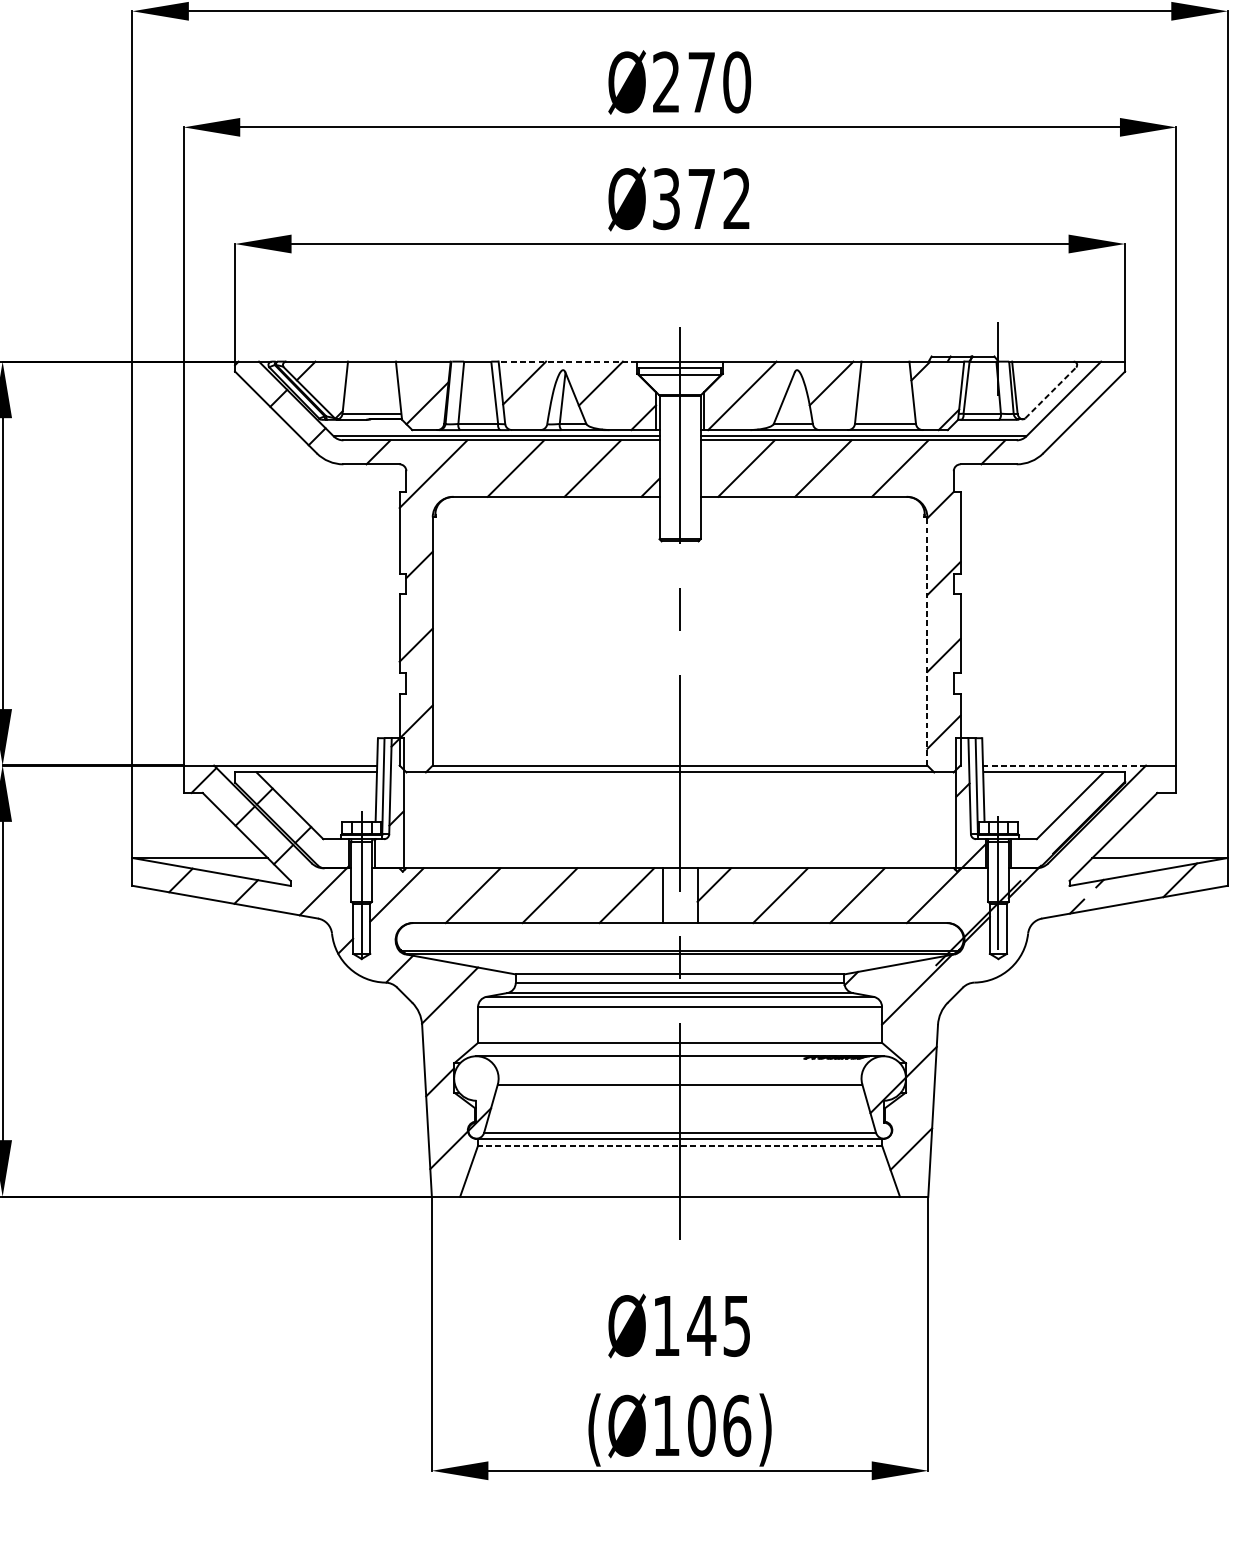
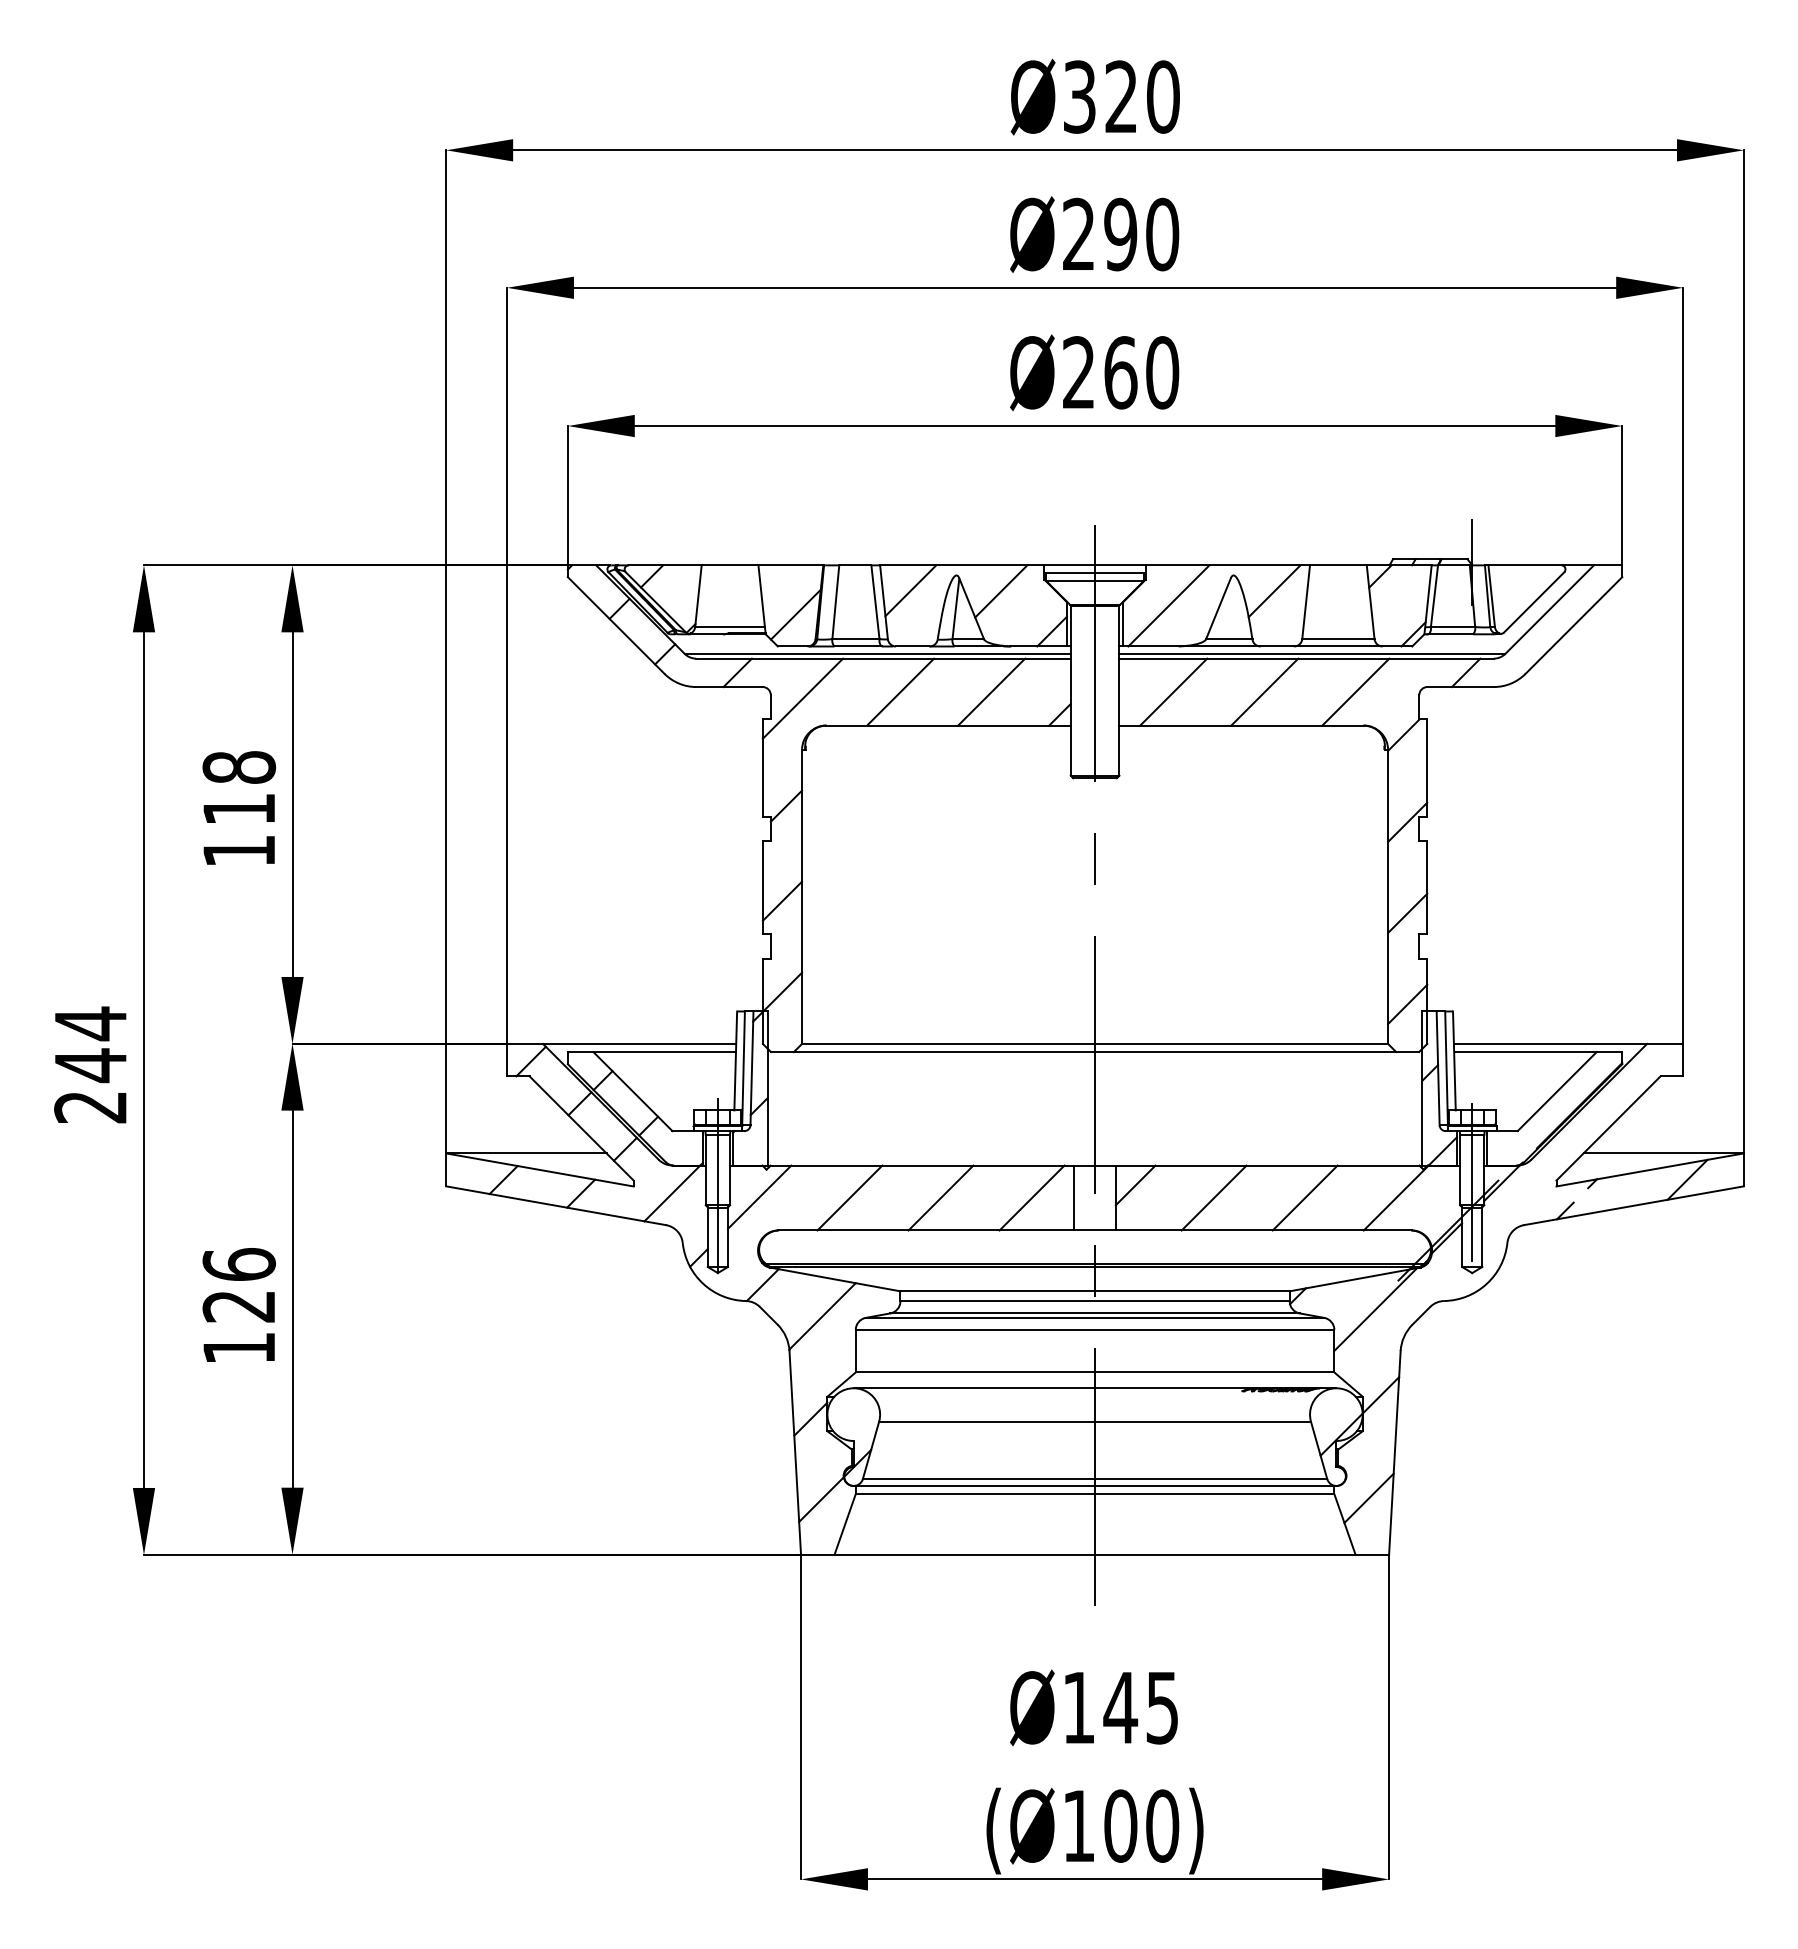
text: (701, 82) -> (1120, 234), Ø270 -> Ø290
text: (702, 198) -> (1121, 372), Ø372 -> Ø260
line: (567, 361) -> (961, 565), dashed -> solid
line: (1051, 392) -> (1534, 602), dashed -> solid
line: (927, 641) -> (1388, 896), dashed -> solid
line: (1064, 765) -> (1550, 1043), dashed -> solid
line: (679, 1145) -> (1094, 1494), dashed -> solid
text: (737, 1425) -> (1162, 1825), (Ø106) -> (Ø100)

